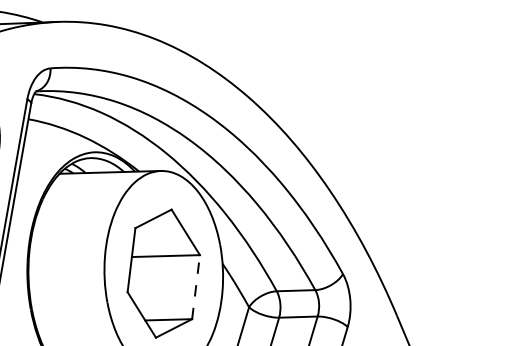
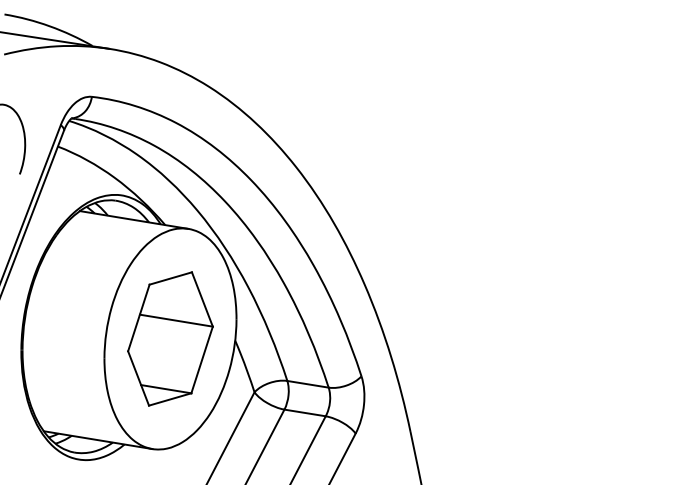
line: (196, 286) -> (202, 359), dashed -> solid

